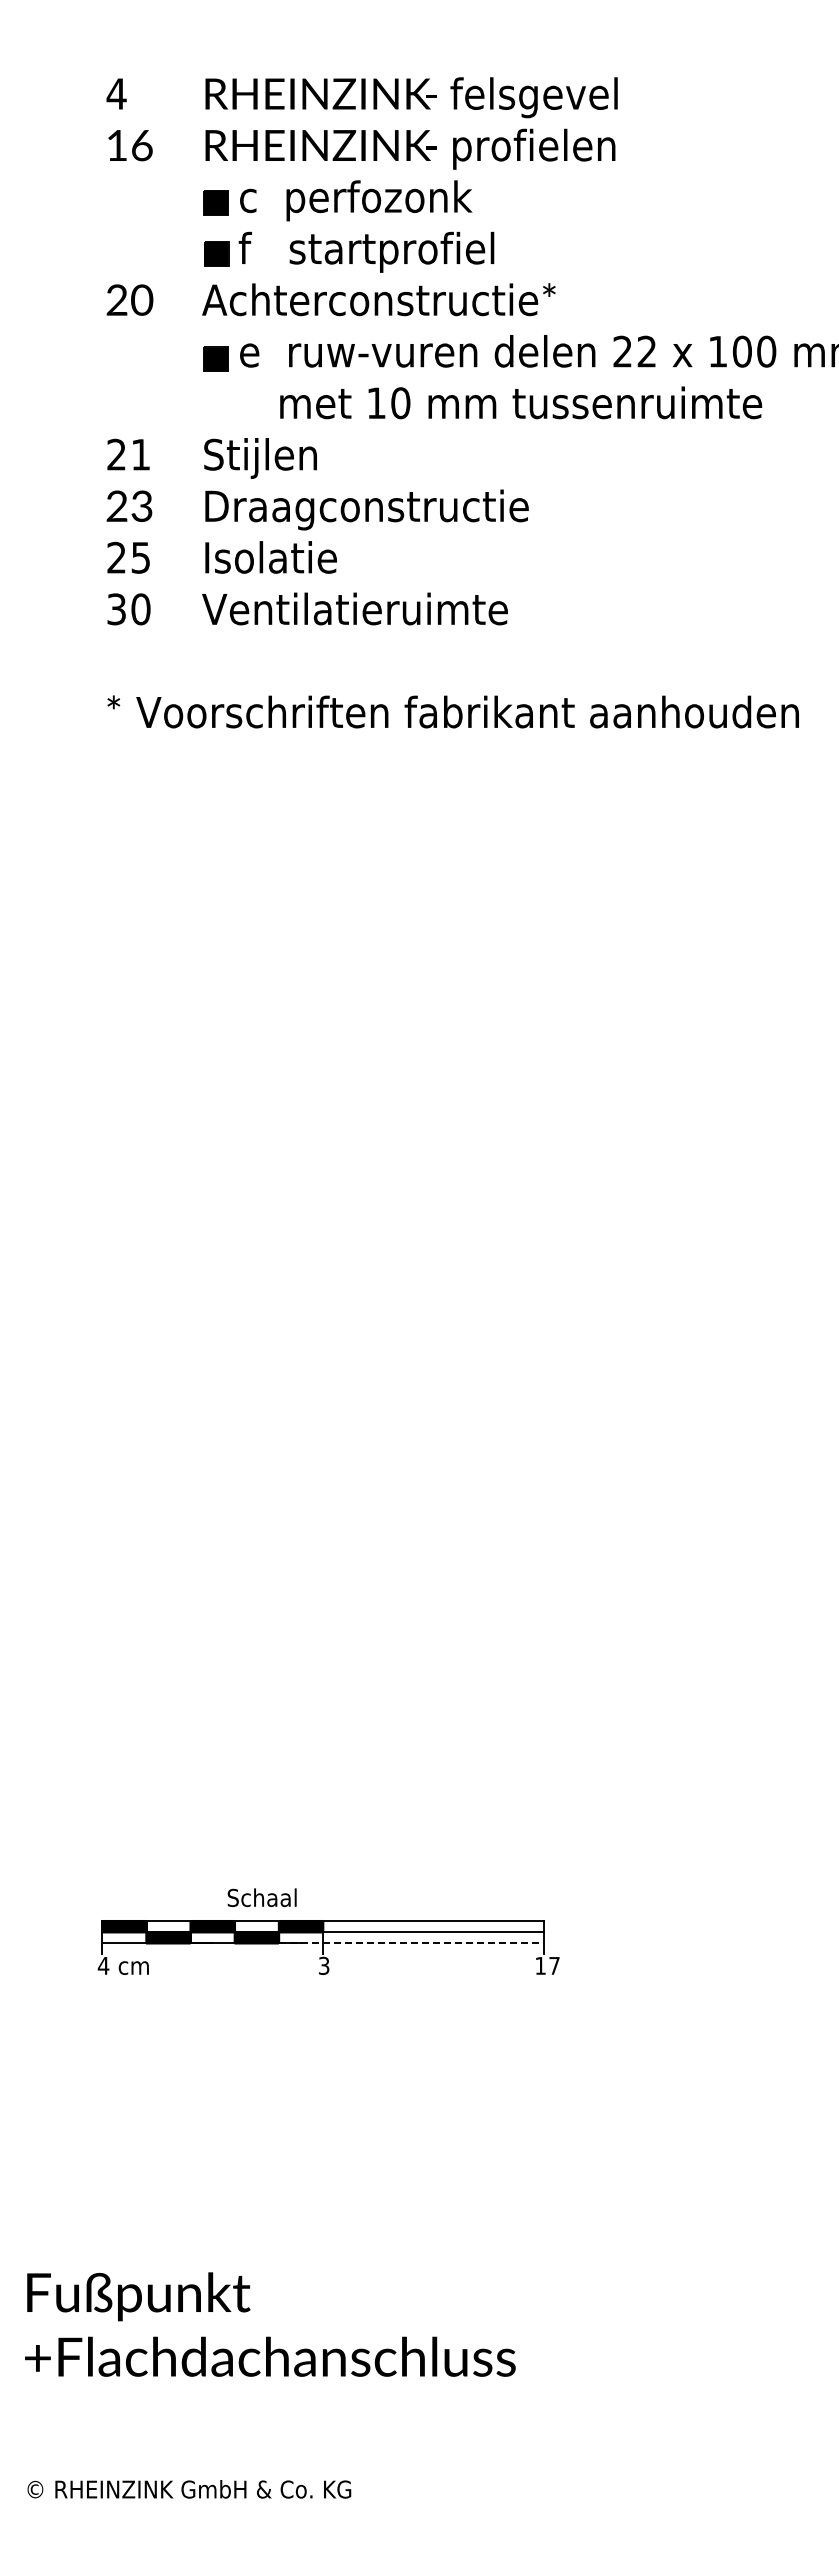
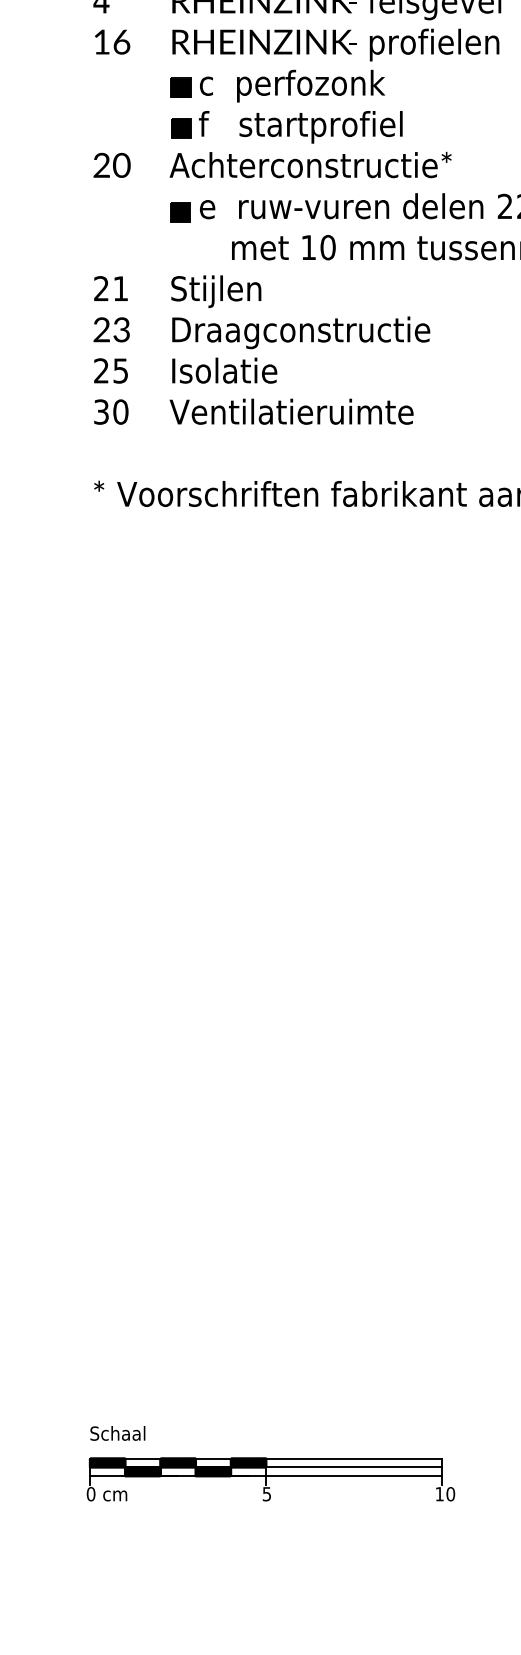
text: (261, 1897) -> (117, 1433), moved
line: (411, 1943) -> (336, 1476), dashed -> solid
text: (103, 1965) -> (90, 1493), 4 -> 0
text: (324, 1965) -> (267, 1493), 3 -> 5
text: (554, 1965) -> (450, 1493), 17 -> 10

